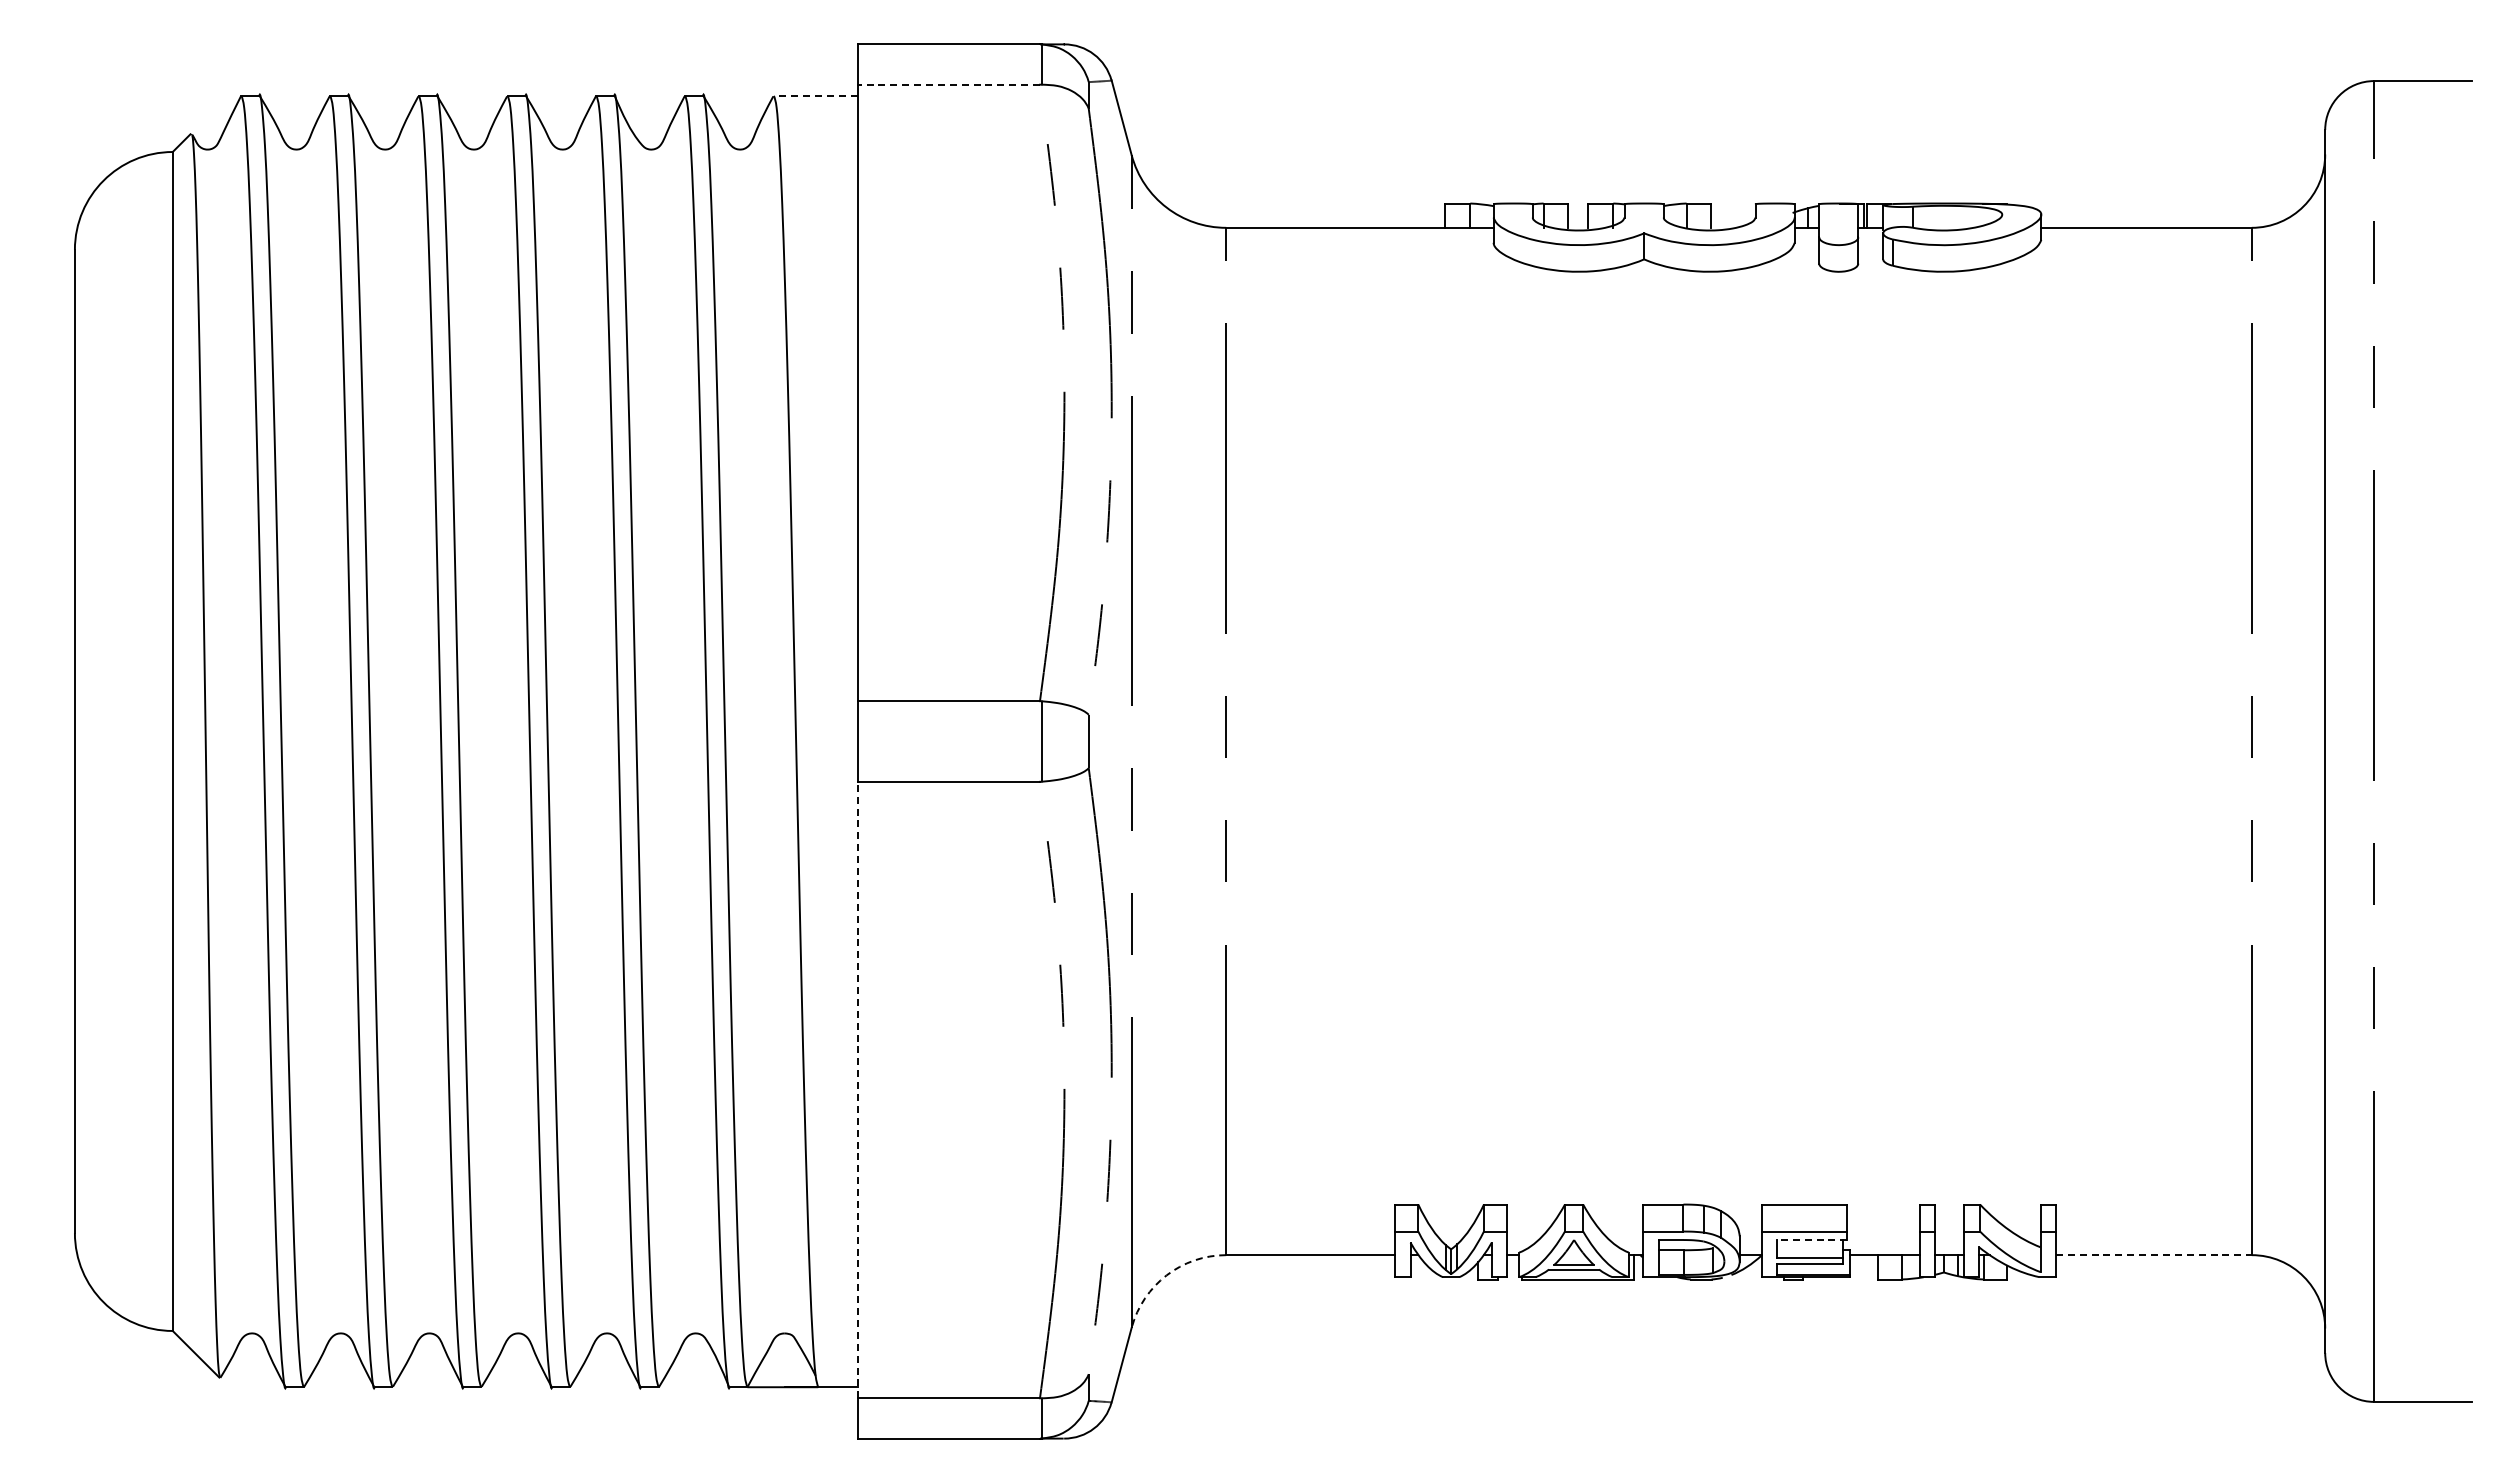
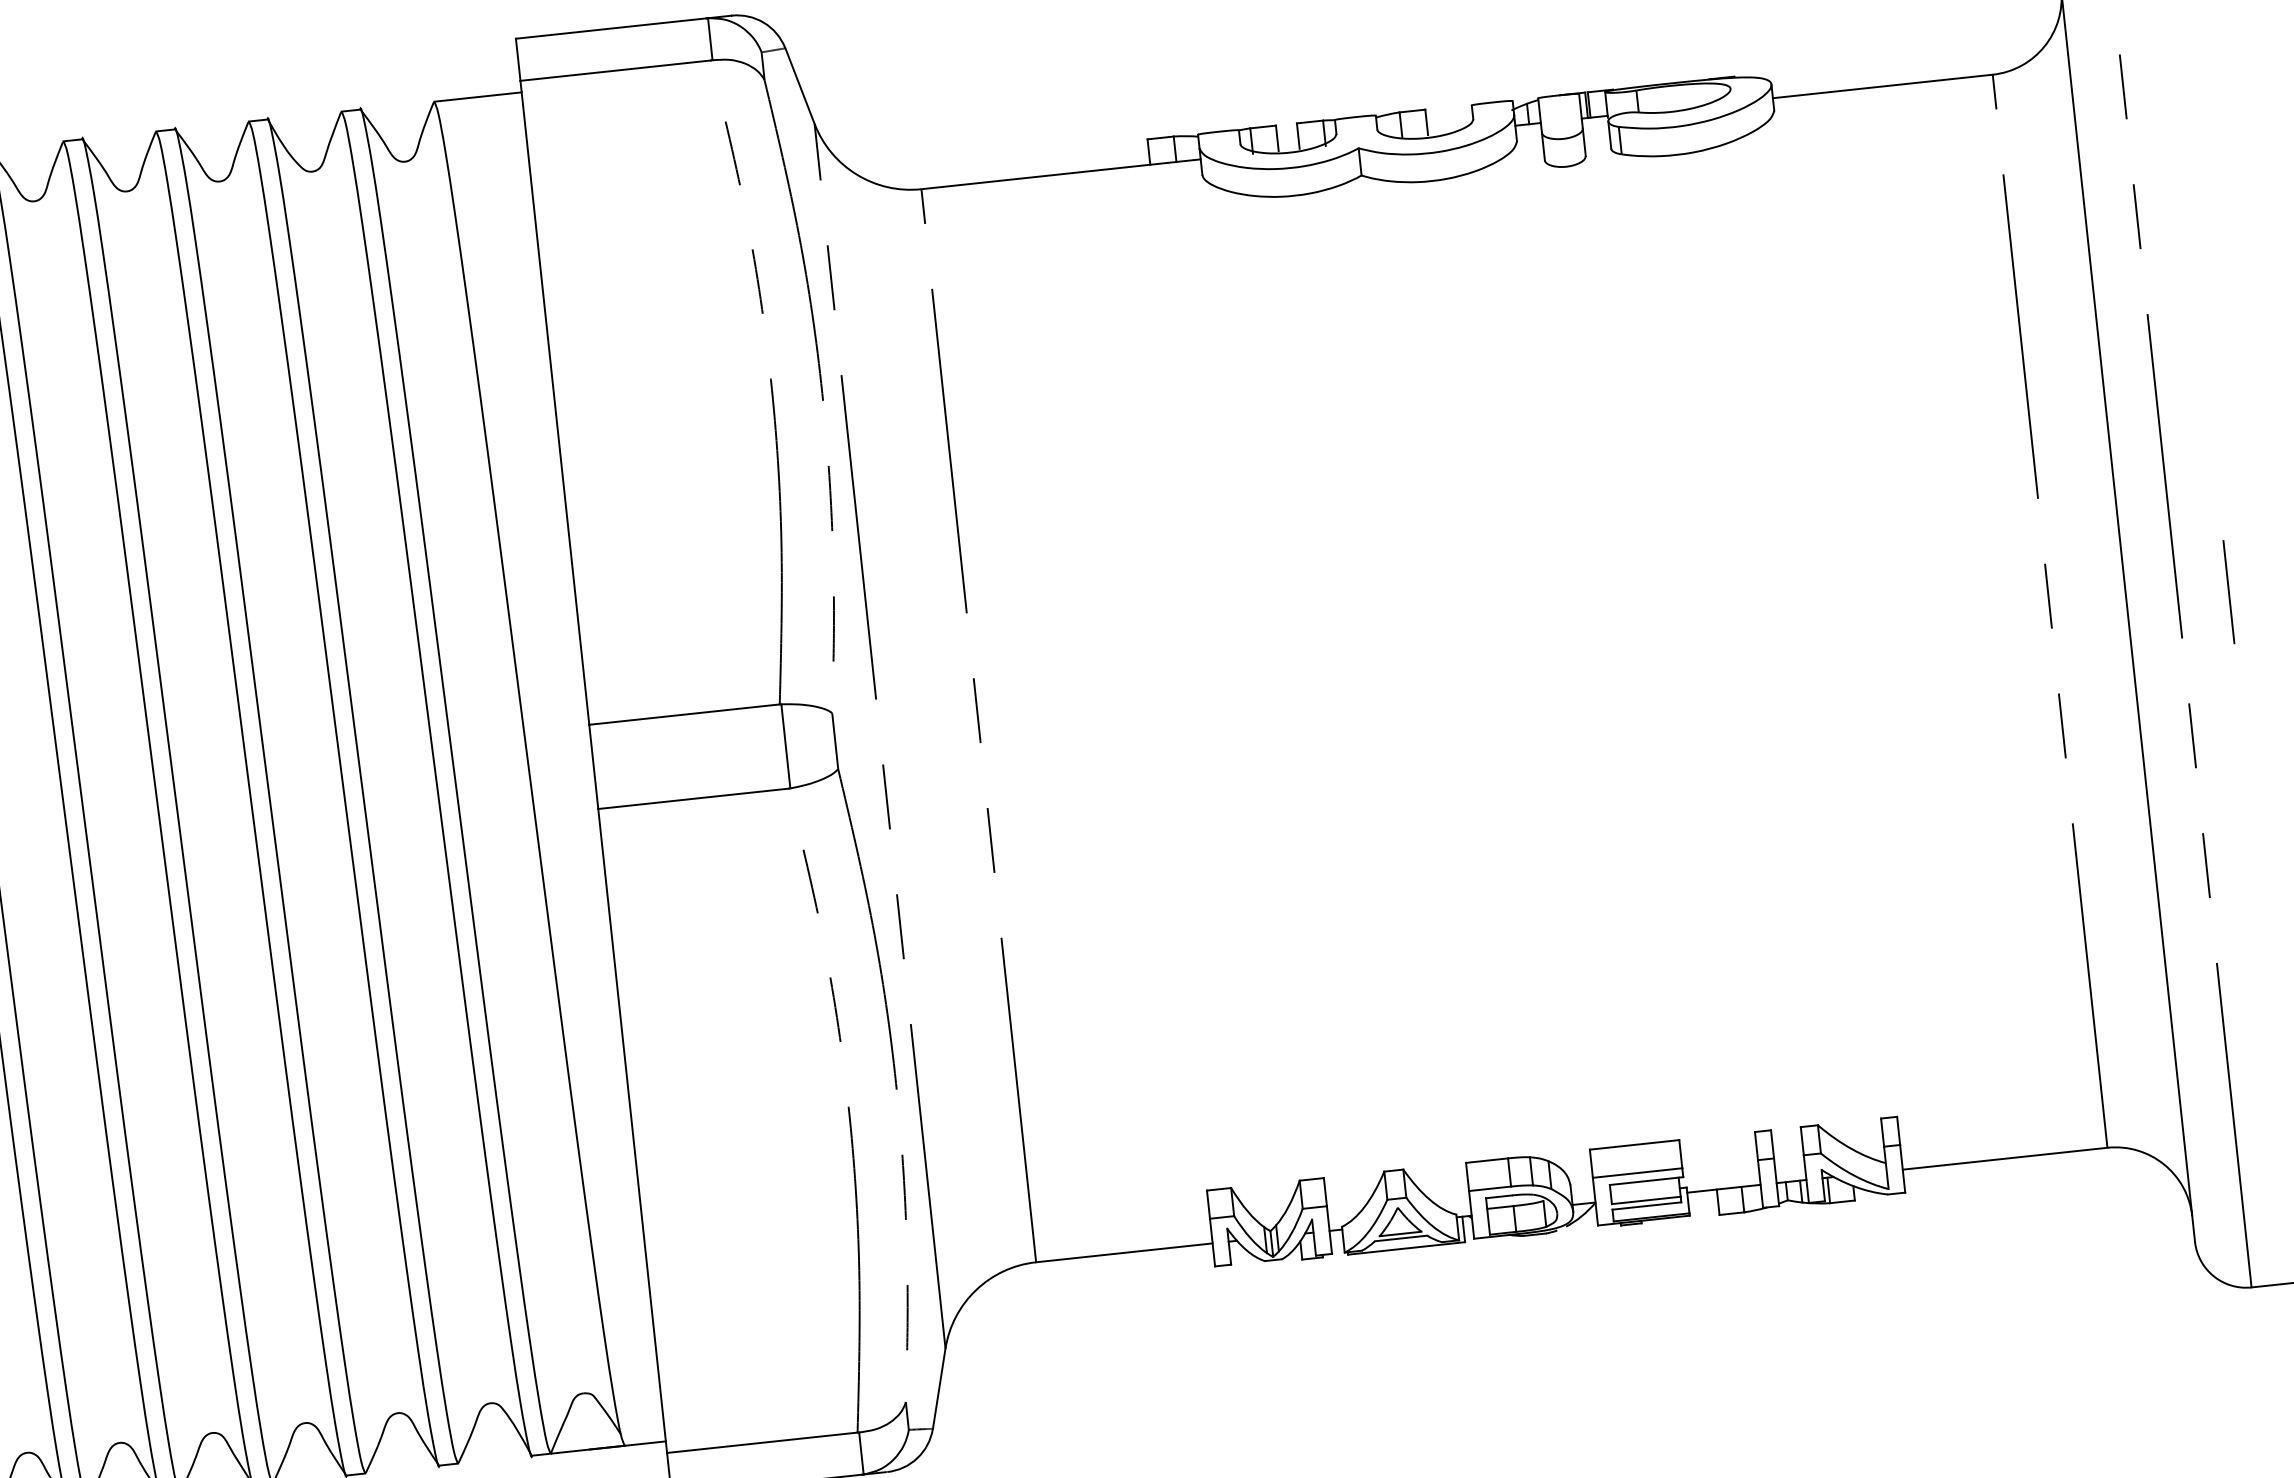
line: (948, 84) -> (615, 70), dashed -> solid
line: (815, 95) -> (477, 96), dashed -> solid
line: (2422, 741) -> (2228, 592), added
line: (857, 1089) -> (632, 1130), dashed -> solid
line: (1811, 1240) -> (1645, 1181), dashed -> solid
line: (2153, 1255) -> (2004, 1159), dashed -> solid
arc: (1166, 1275) -> (976, 1290), dashed -> solid

